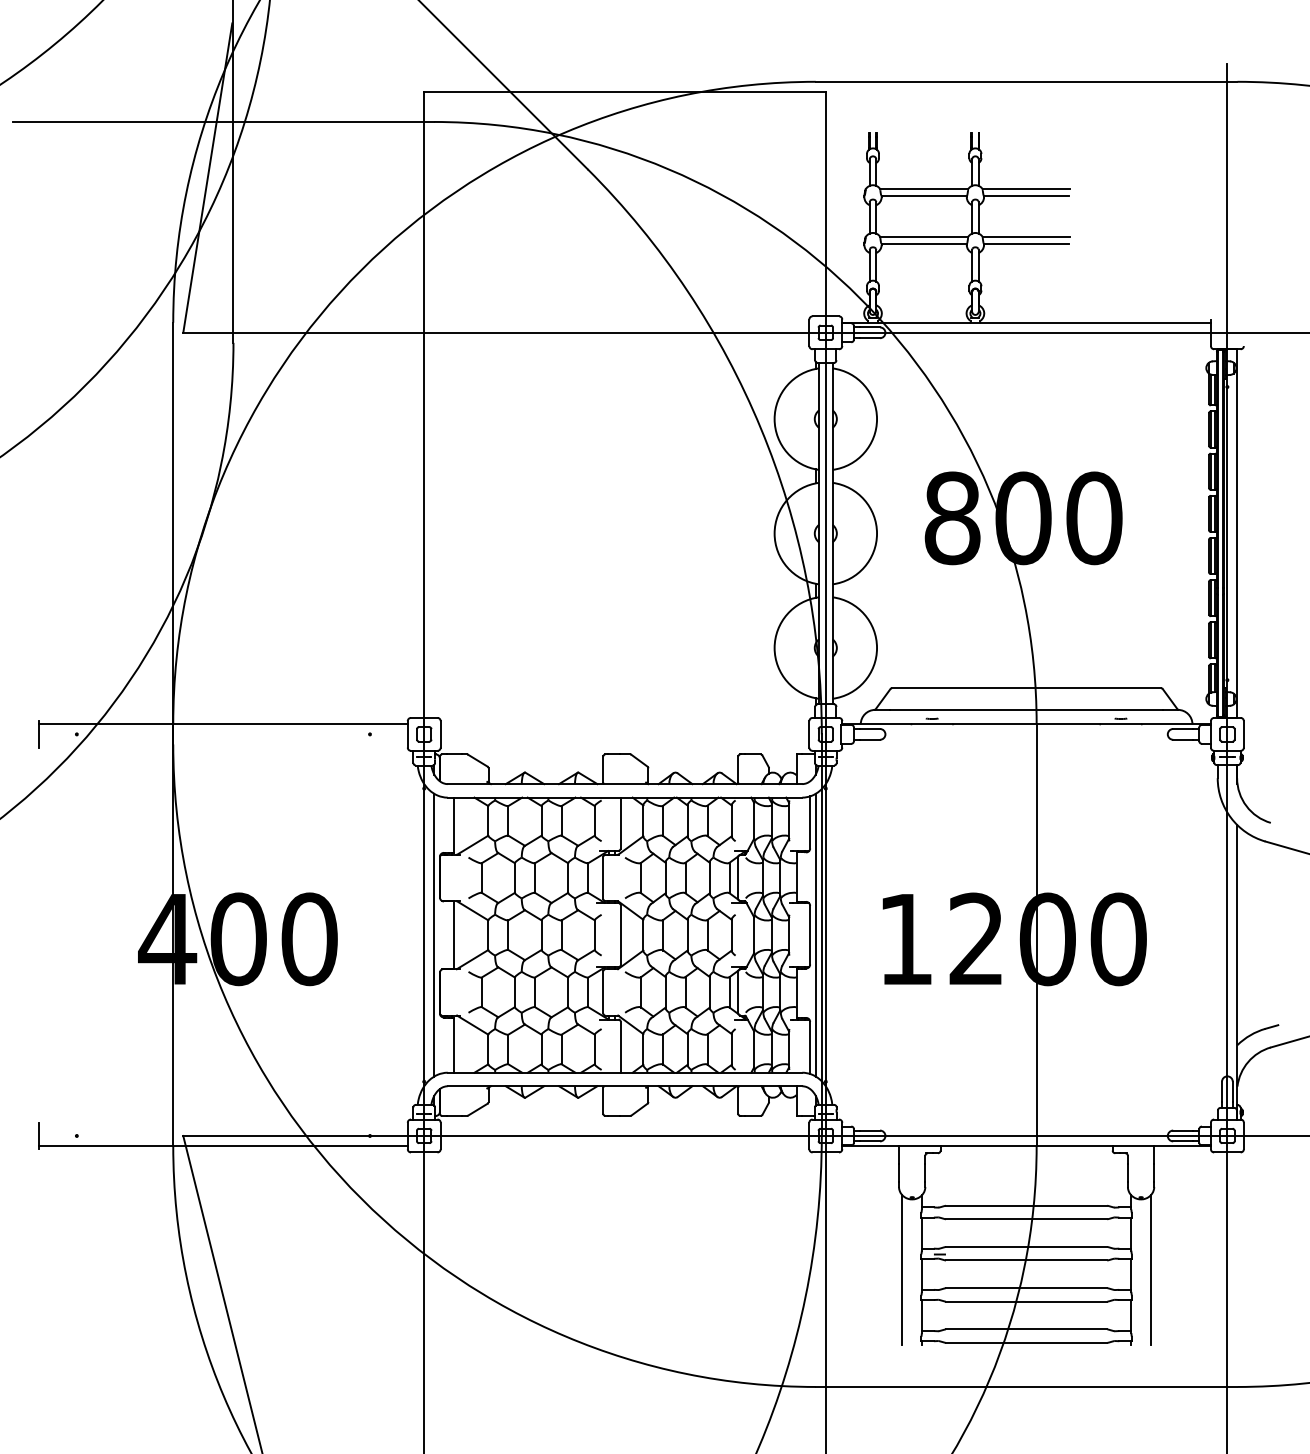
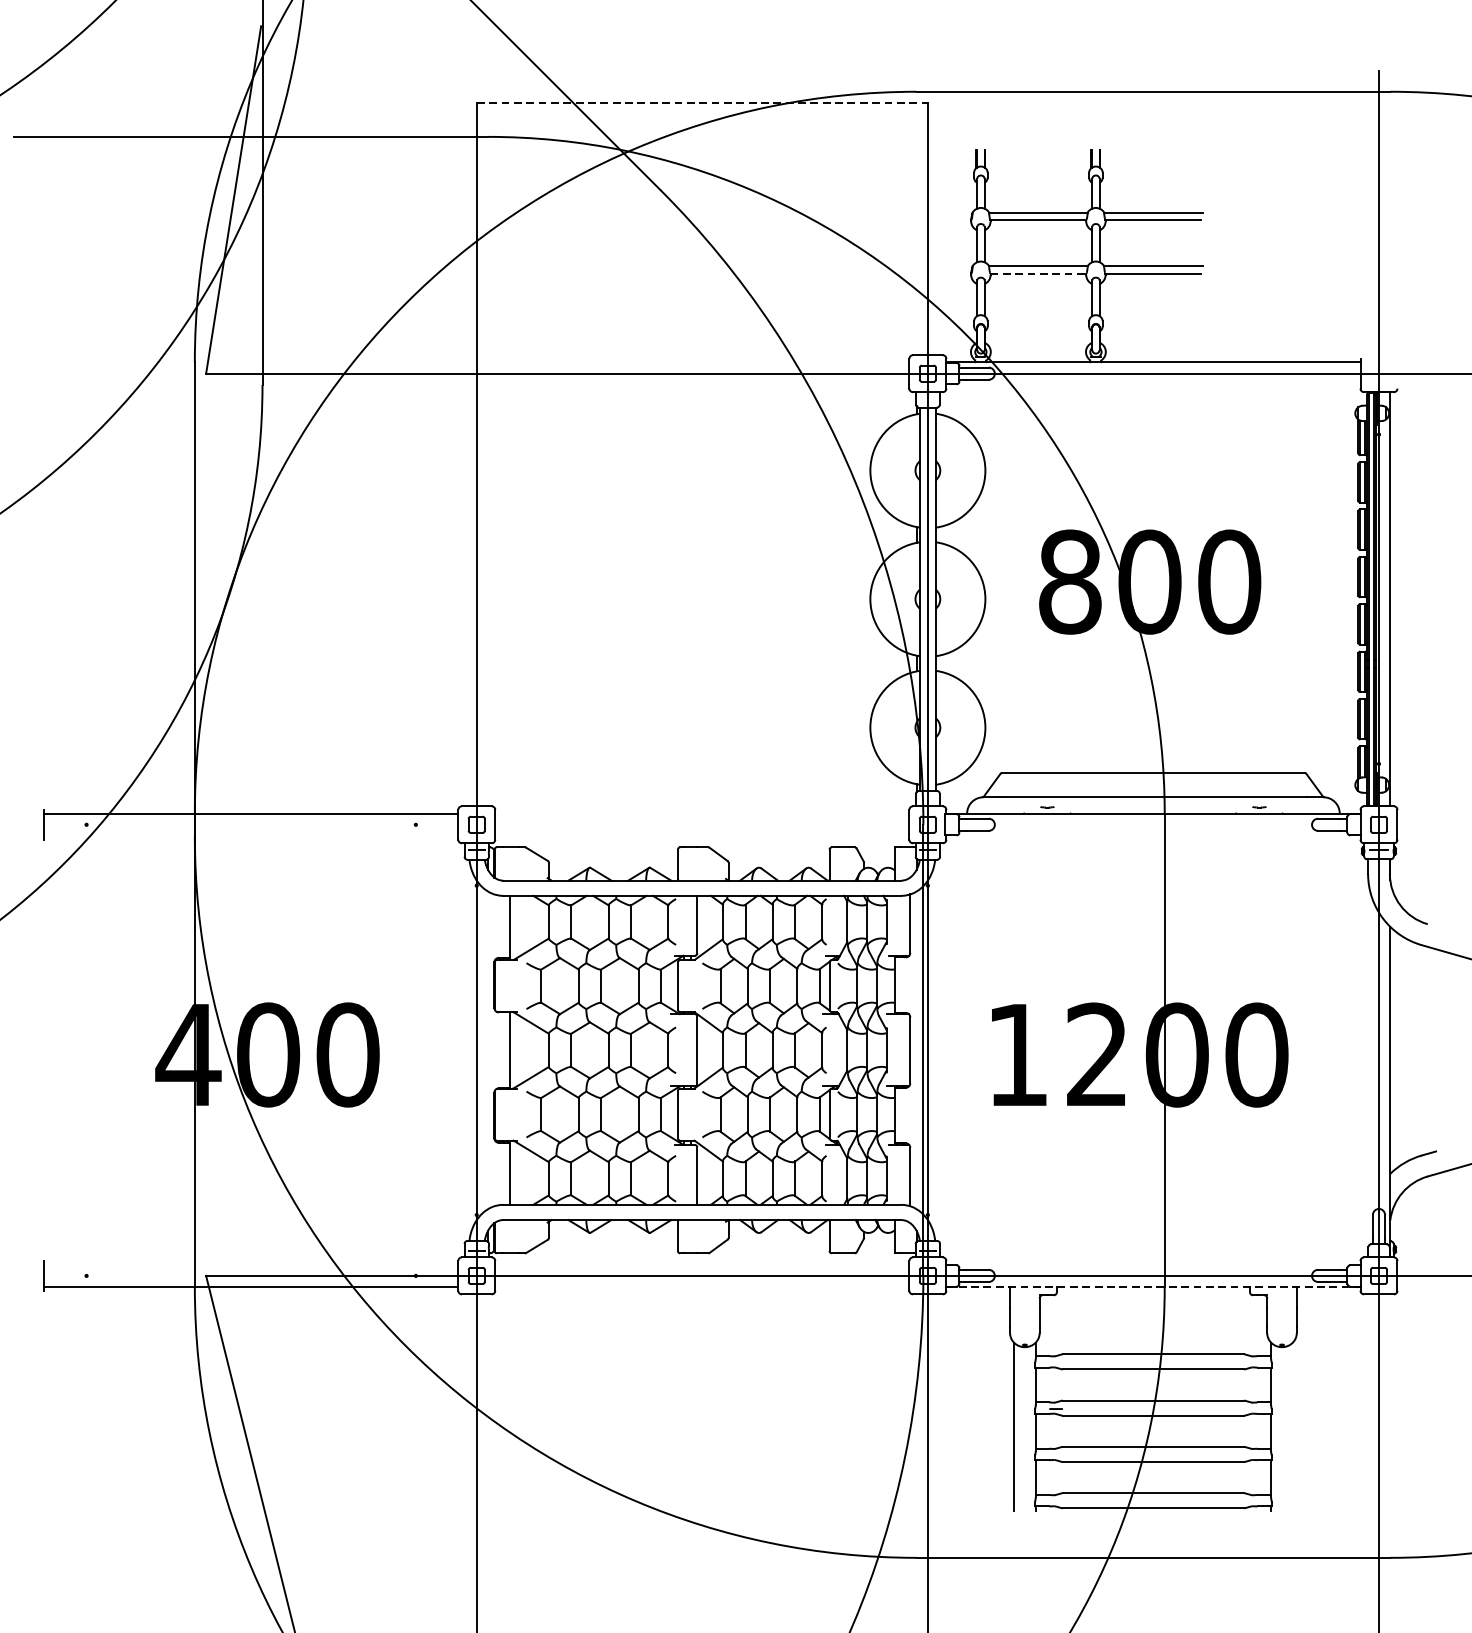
line: (625, 91) -> (702, 102), solid -> dashed
line: (924, 243) -> (1038, 273), solid -> dashed
line: (434, 934) -> (488, 1049), removed
line: (815, 934) -> (916, 1049), removed
line: (1027, 1146) -> (1154, 1287), solid -> dashed
line: (1150, 1270) -> (1292, 1427), removed

